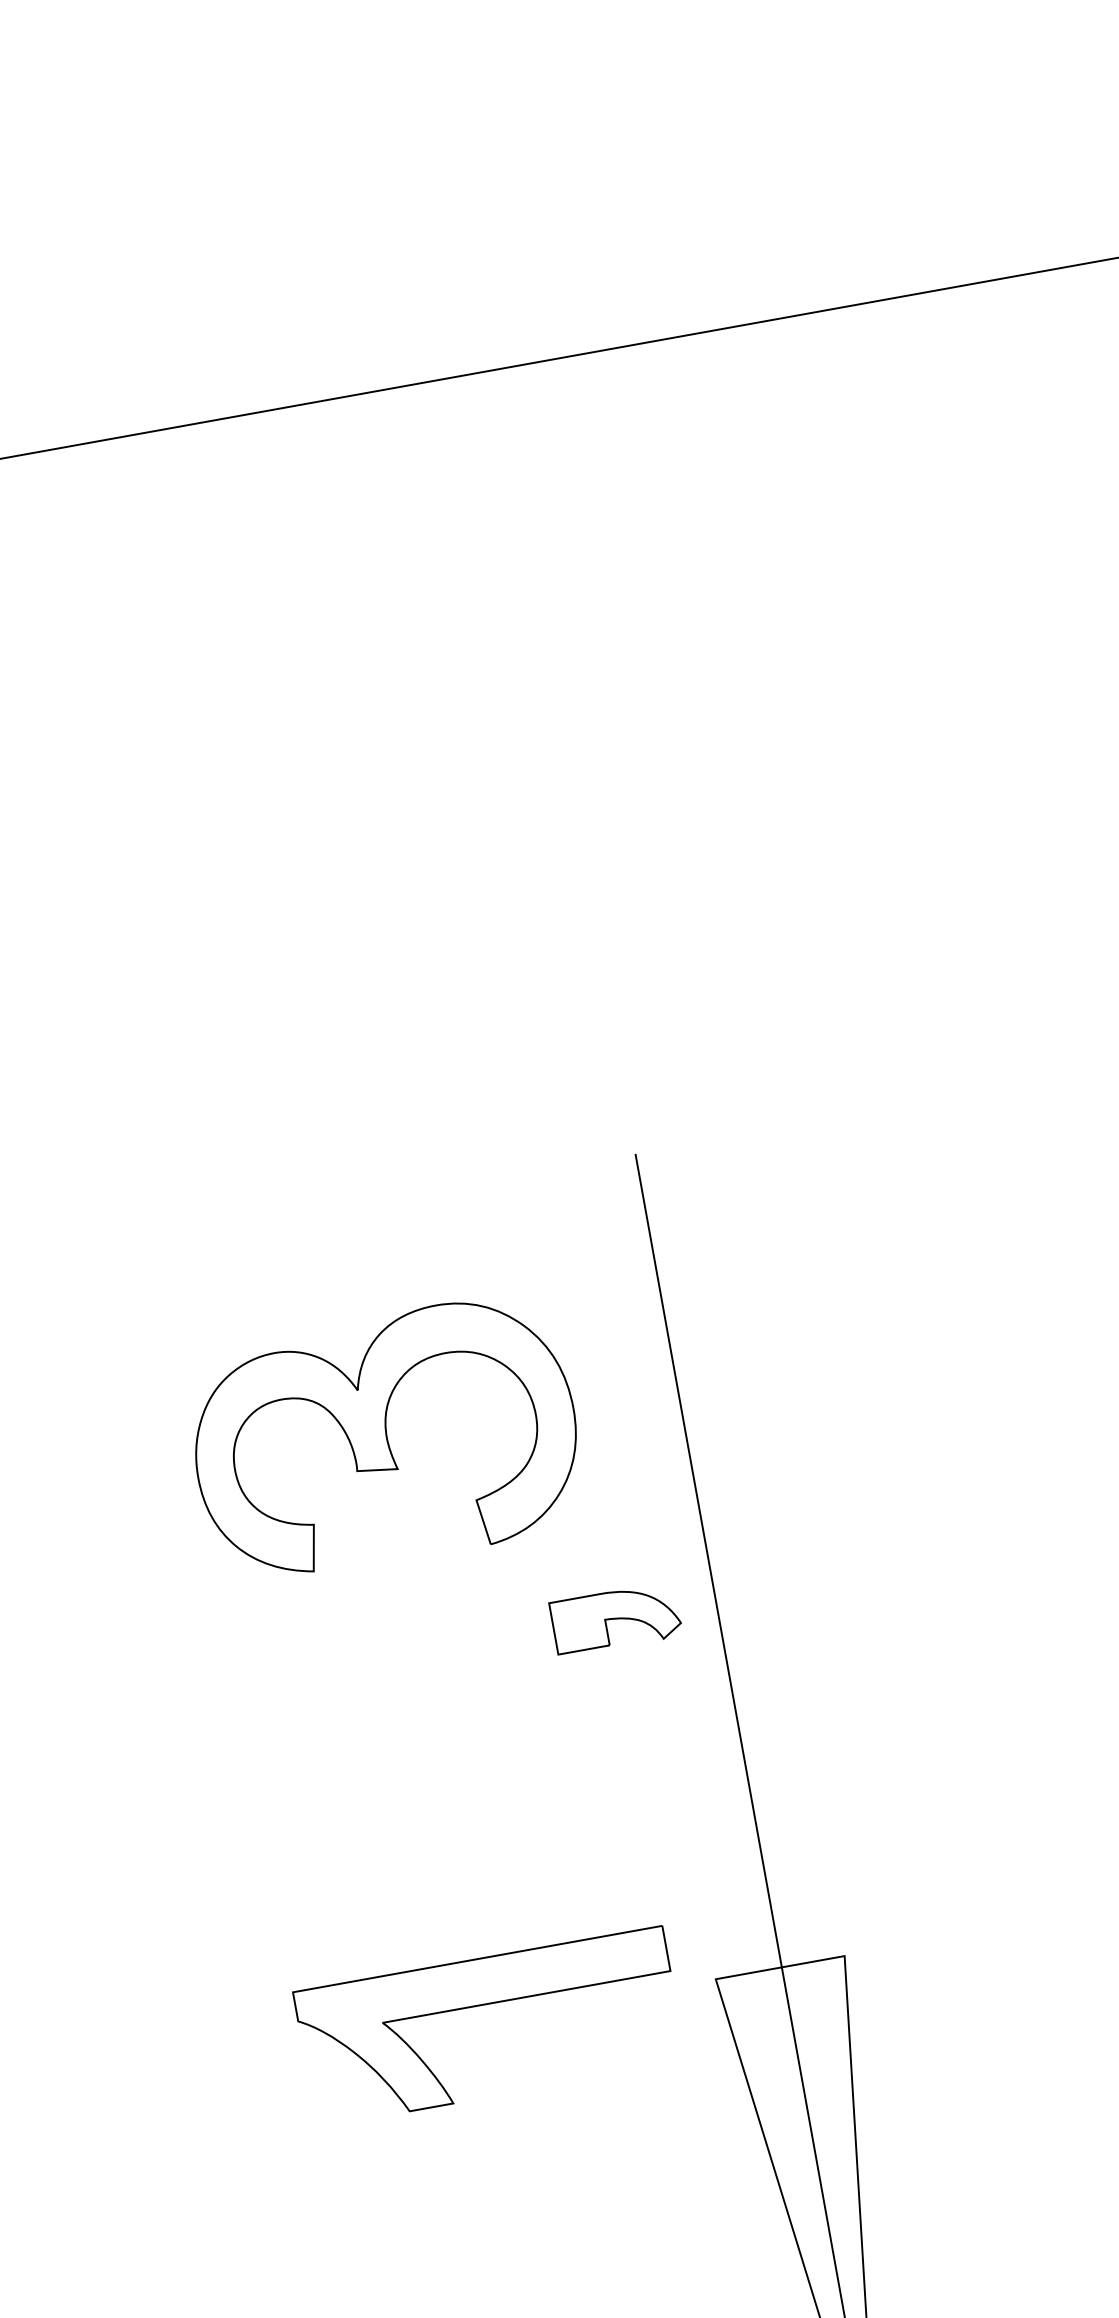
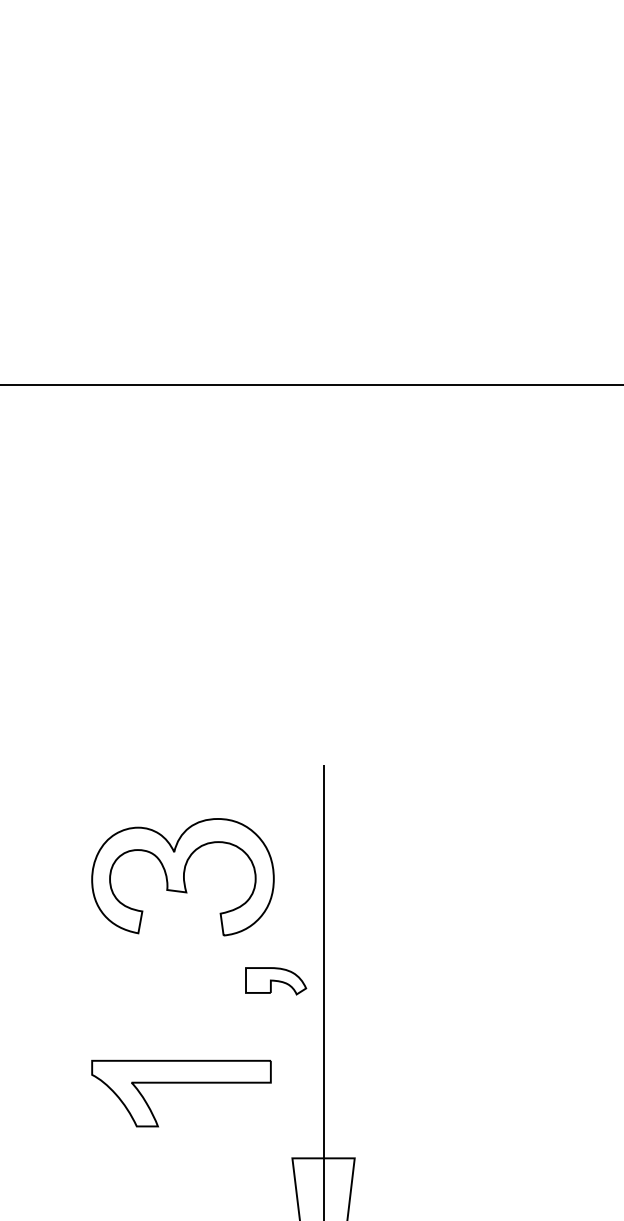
part: (486, 2005) -> (181, 1083), moved

